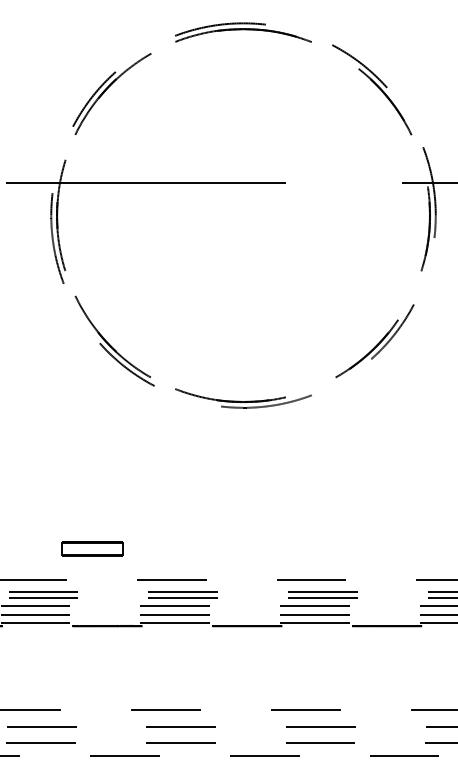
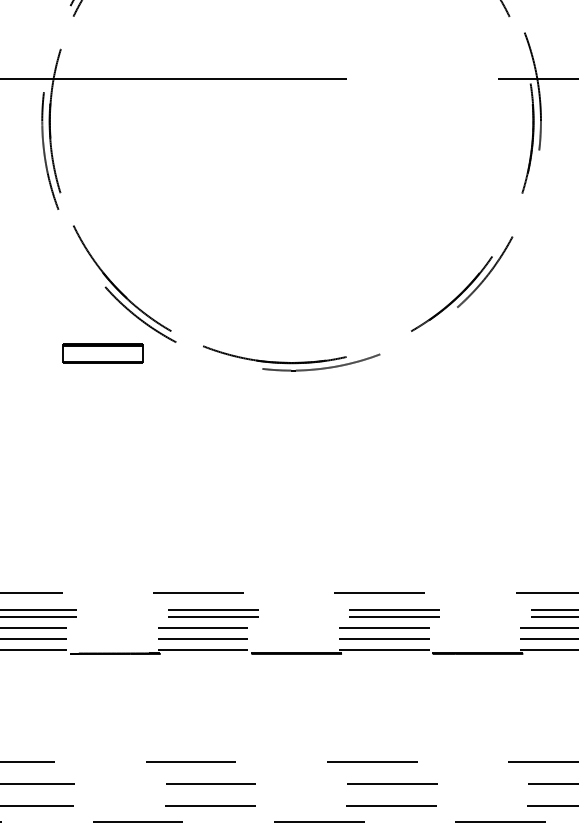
part: (92, 548) -> (103, 353), moved

